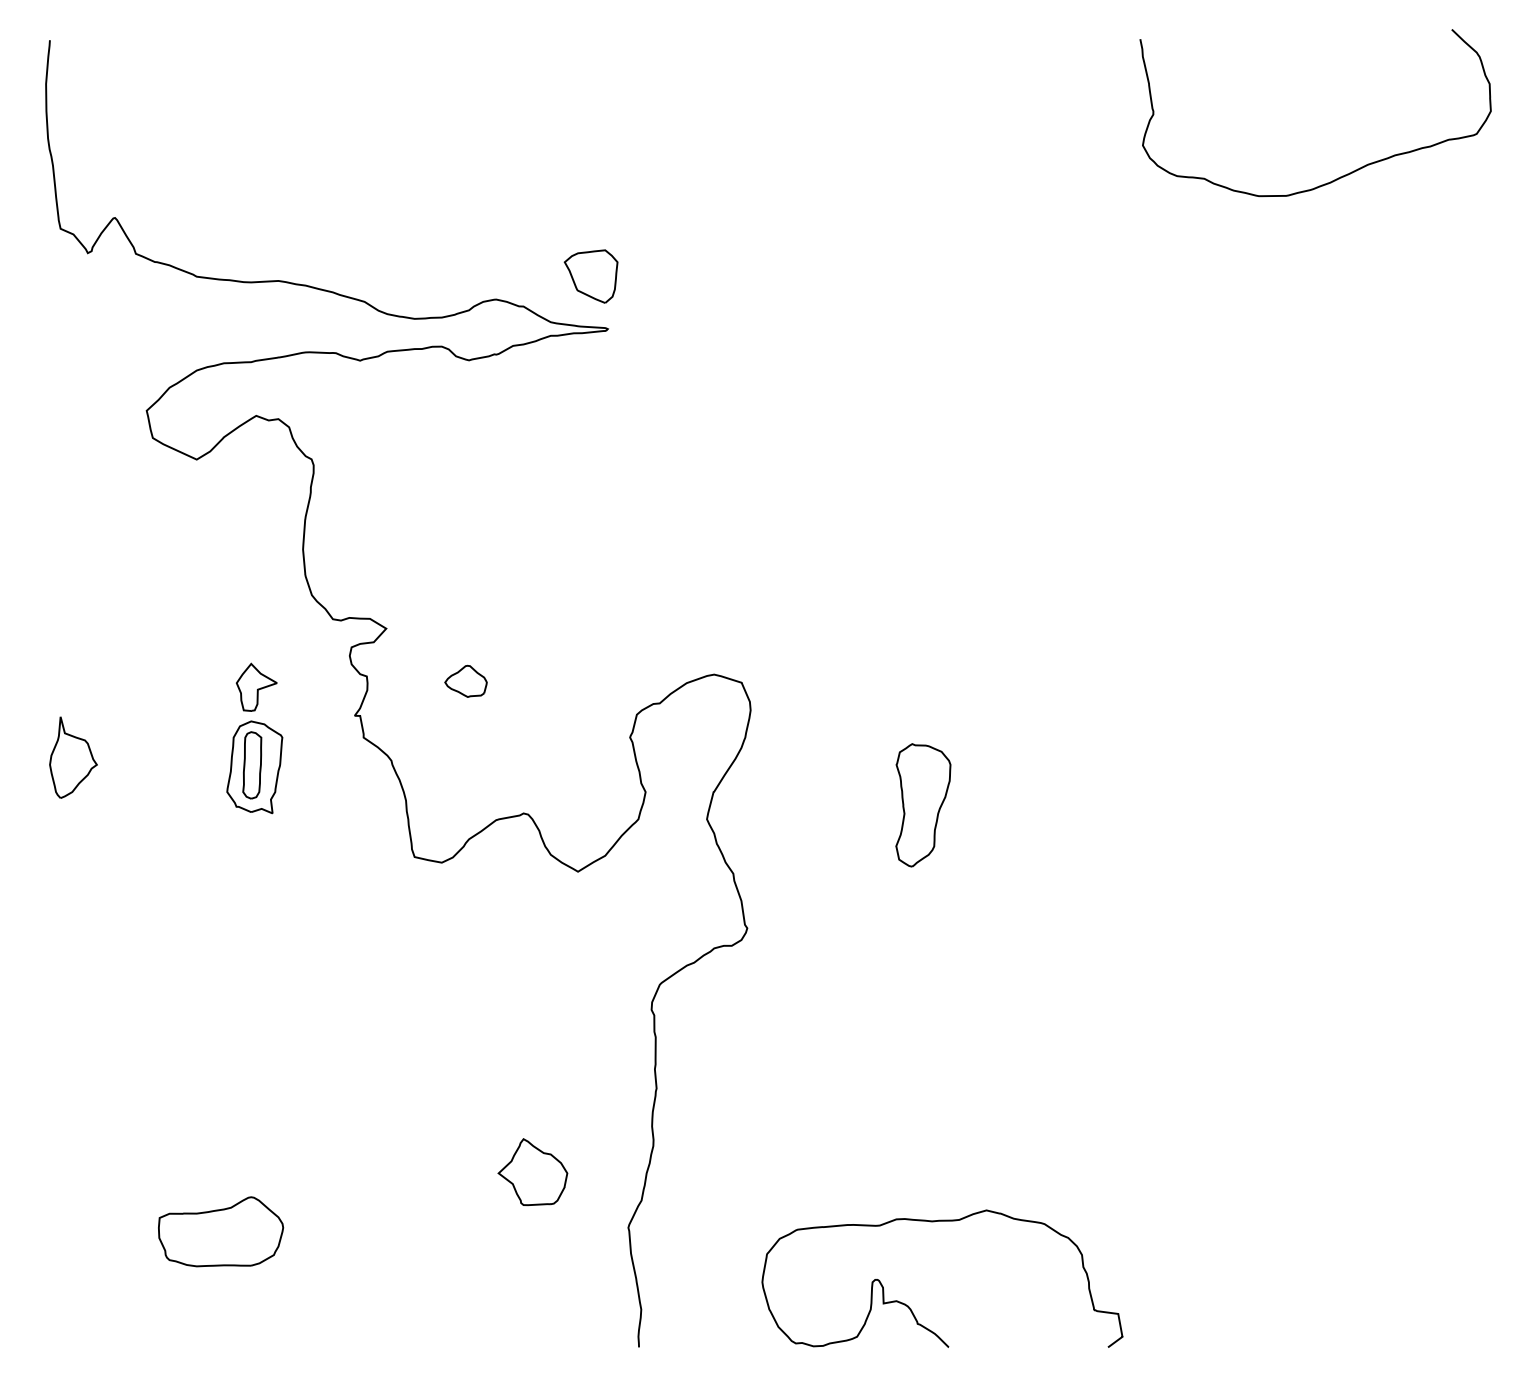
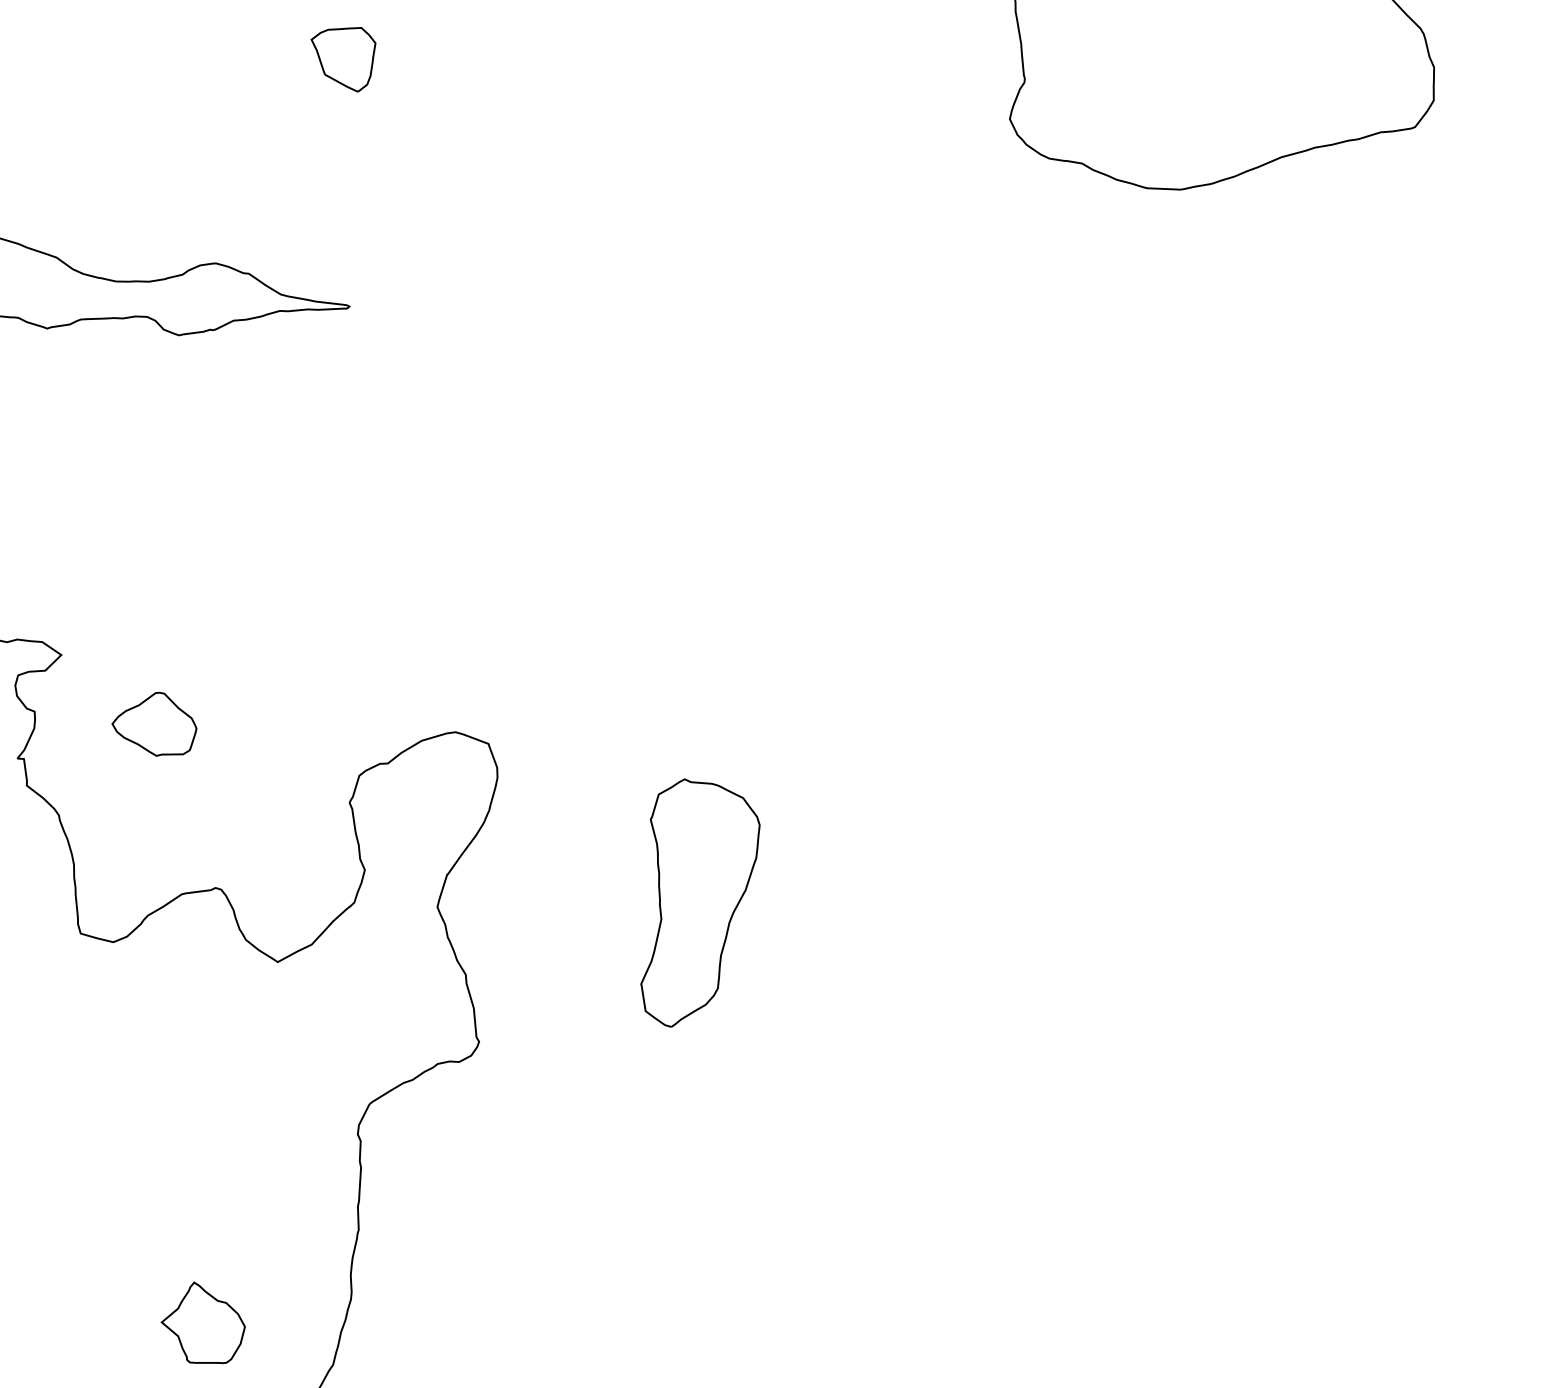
part: (590, 276) -> (341, 58), moved
part: (465, 681) -> (153, 724), size x1.67
part: (923, 805) -> (700, 904), size x1.67

